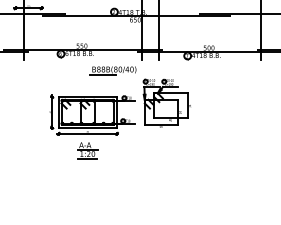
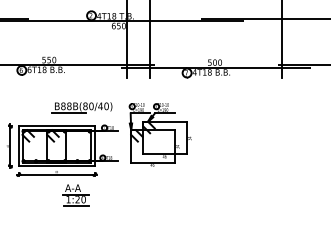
part: (112, 70) -> (81, 107), moved
part: (87, 150) -> (75, 195), moved

